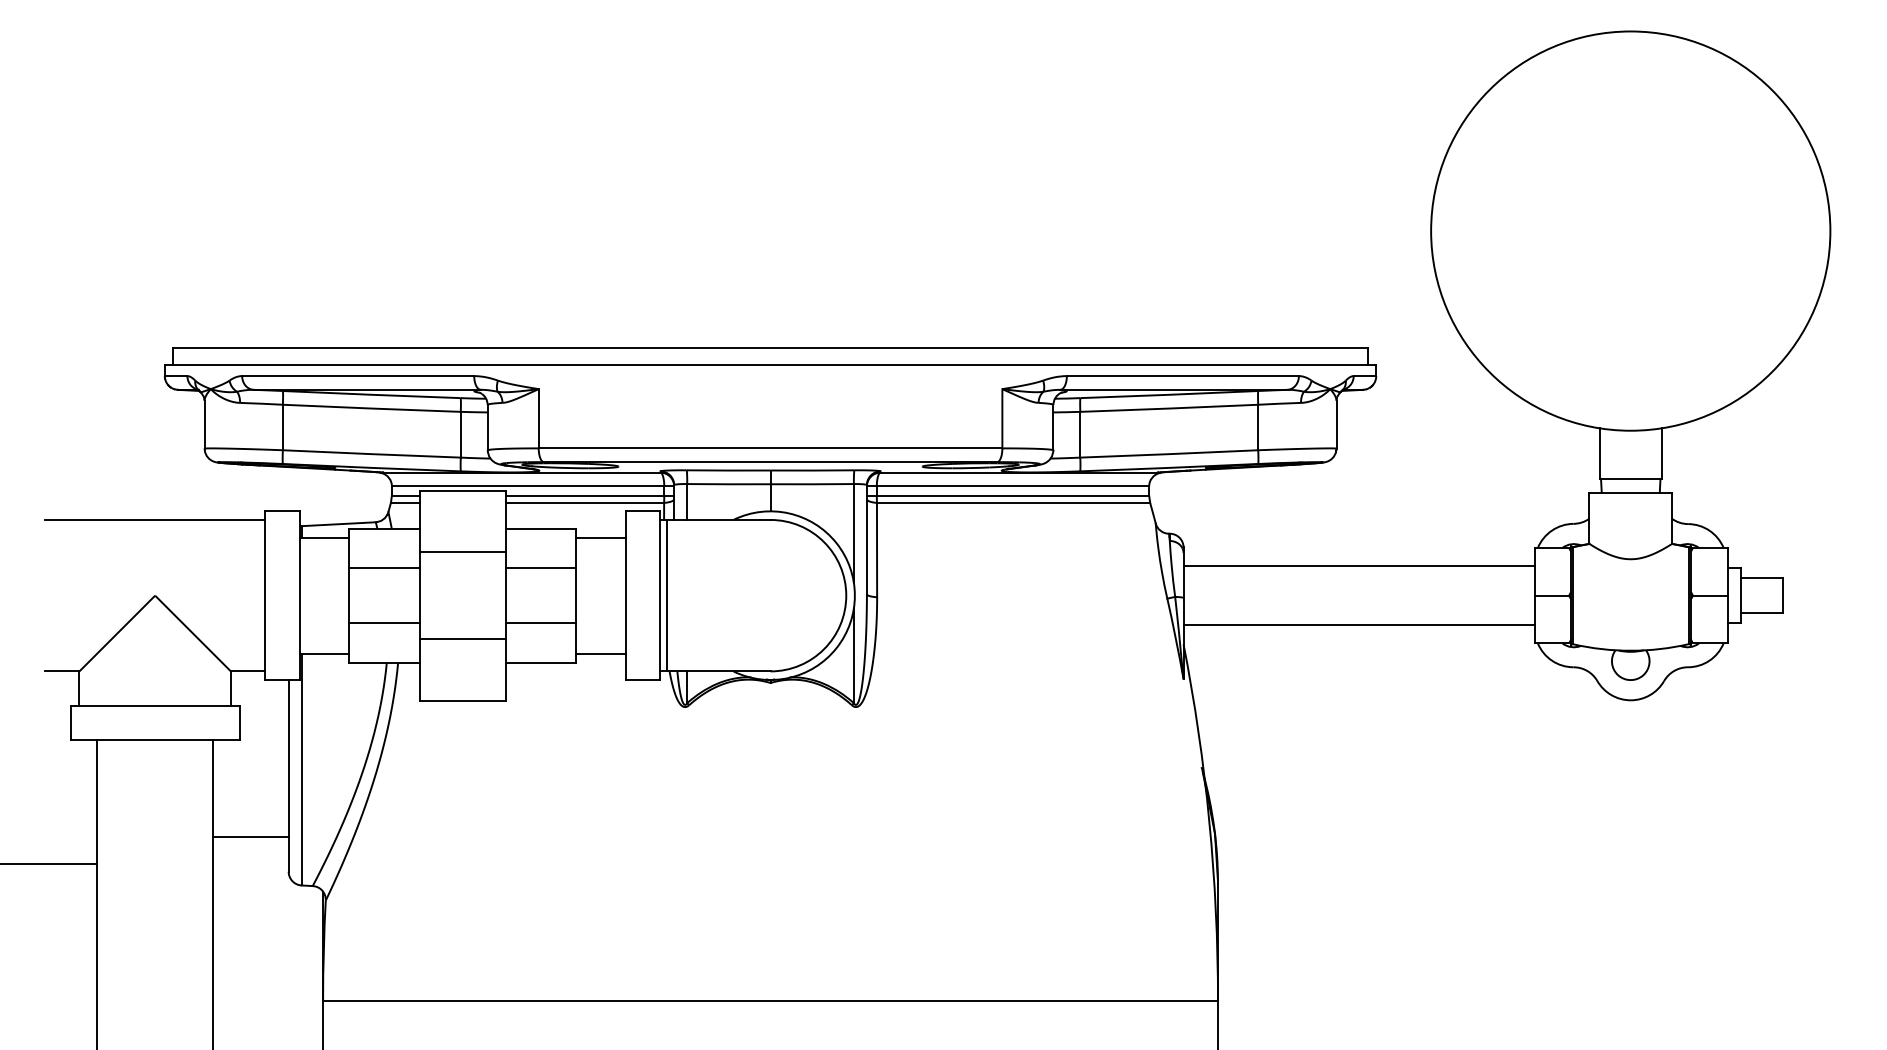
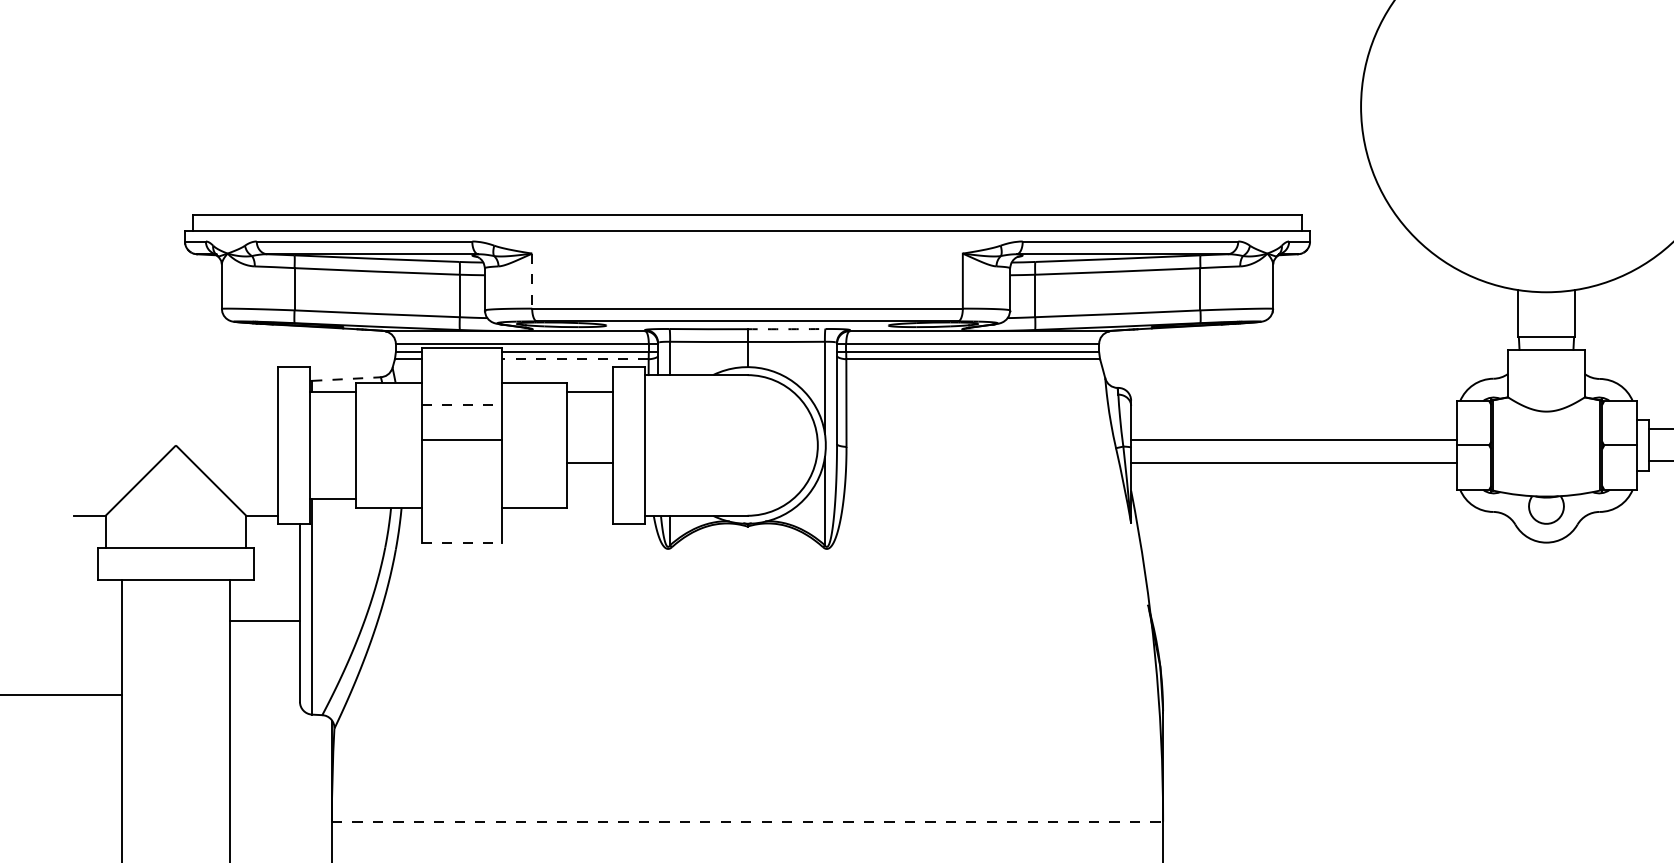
line: (538, 418) -> (531, 280), solid -> dashed
arc: (812, 470) -> (786, 329), solid -> dashed
line: (584, 502) -> (574, 358), solid -> dashed
line: (155, 519) -> (176, 374), removed
line: (339, 524) -> (347, 379), solid -> dashed
line: (463, 552) -> (462, 405), solid -> dashed
line: (1358, 565) -> (1293, 462), moved
line: (384, 567) -> (388, 419), removed
line: (540, 567) -> (533, 419), removed
line: (667, 595) -> (651, 445), removed
line: (384, 623) -> (388, 471), removed
line: (540, 623) -> (533, 471), removed
line: (1358, 625) -> (1293, 439), moved
line: (462, 639) -> (461, 440), moved
line: (600, 653) -> (589, 462), moved
line: (463, 700) -> (462, 542), solid -> dashed
line: (250, 836) -> (264, 620), moved
line: (771, 1000) -> (748, 821), solid -> dashed

